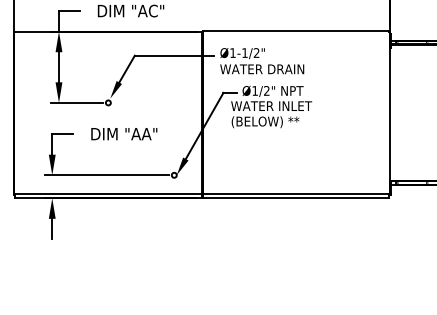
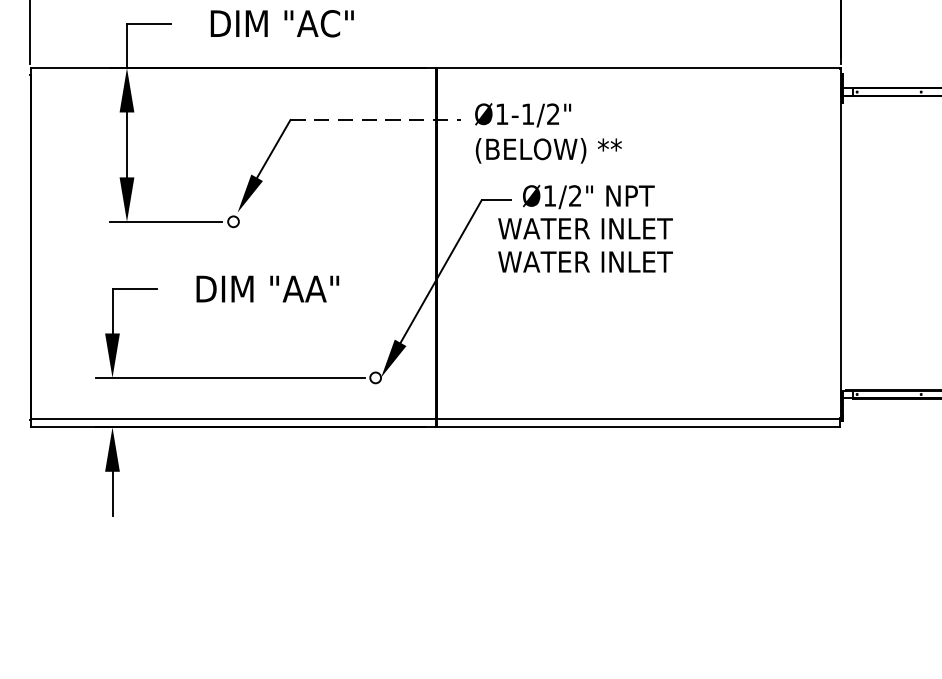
line: (174, 55) -> (376, 119), solid -> dashed
text: (262, 69) -> (565, 149), WATER DRAIN -> (BELOW) **
text: (271, 122) -> (585, 264), (BELOW) ** -> WATER INLET

